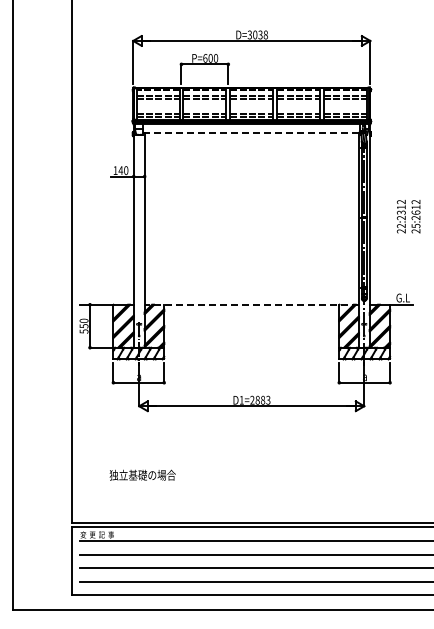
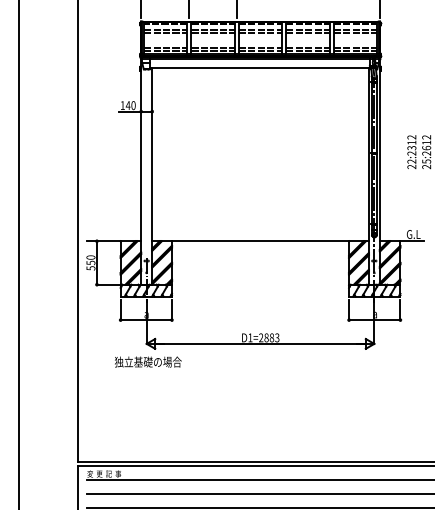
line: (252, 133) -> (261, 68), dashed -> solid
line: (251, 304) -> (260, 240), dashed -> solid
text: (142, 474) -> (148, 361), moved

